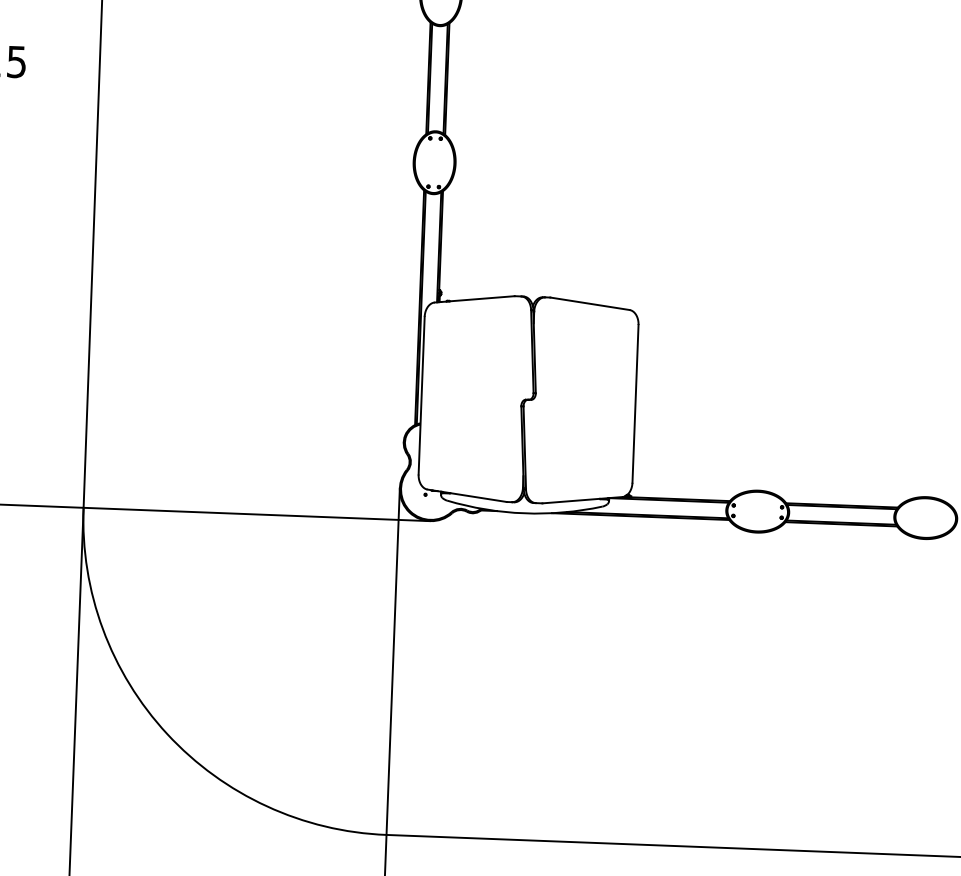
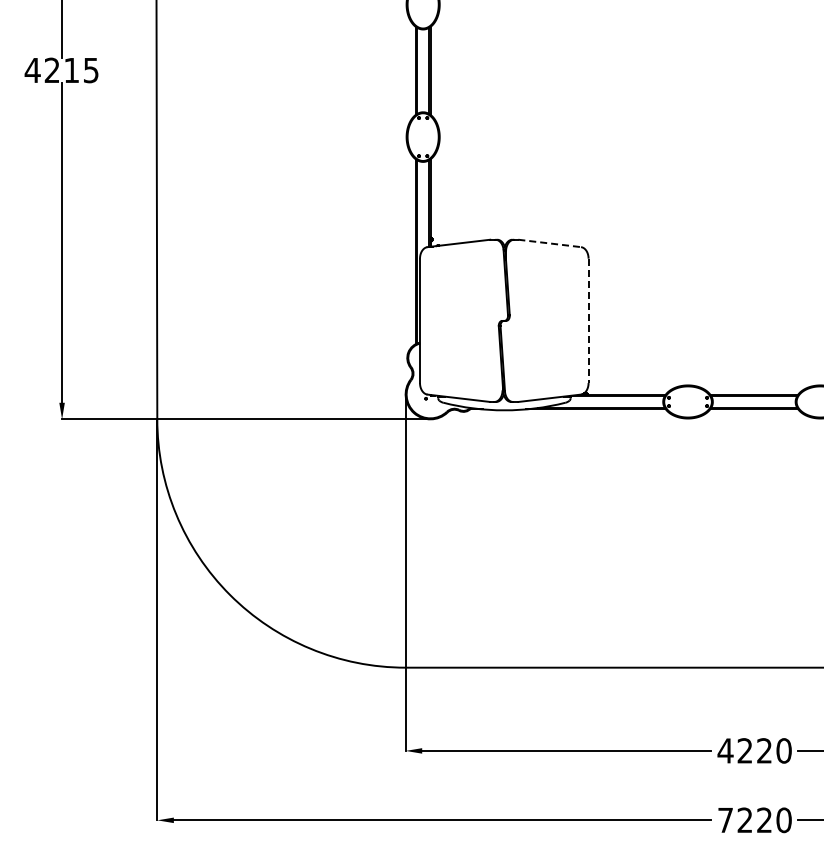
line: (589, 303) -> (549, 243), solid -> dashed
line: (635, 404) -> (588, 321), solid -> dashed

